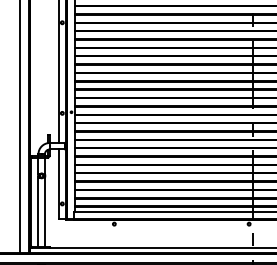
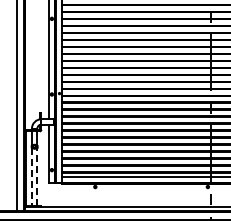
line: (37, 211) -> (31, 176), solid -> dashed
line: (45, 211) -> (37, 176), solid -> dashed

